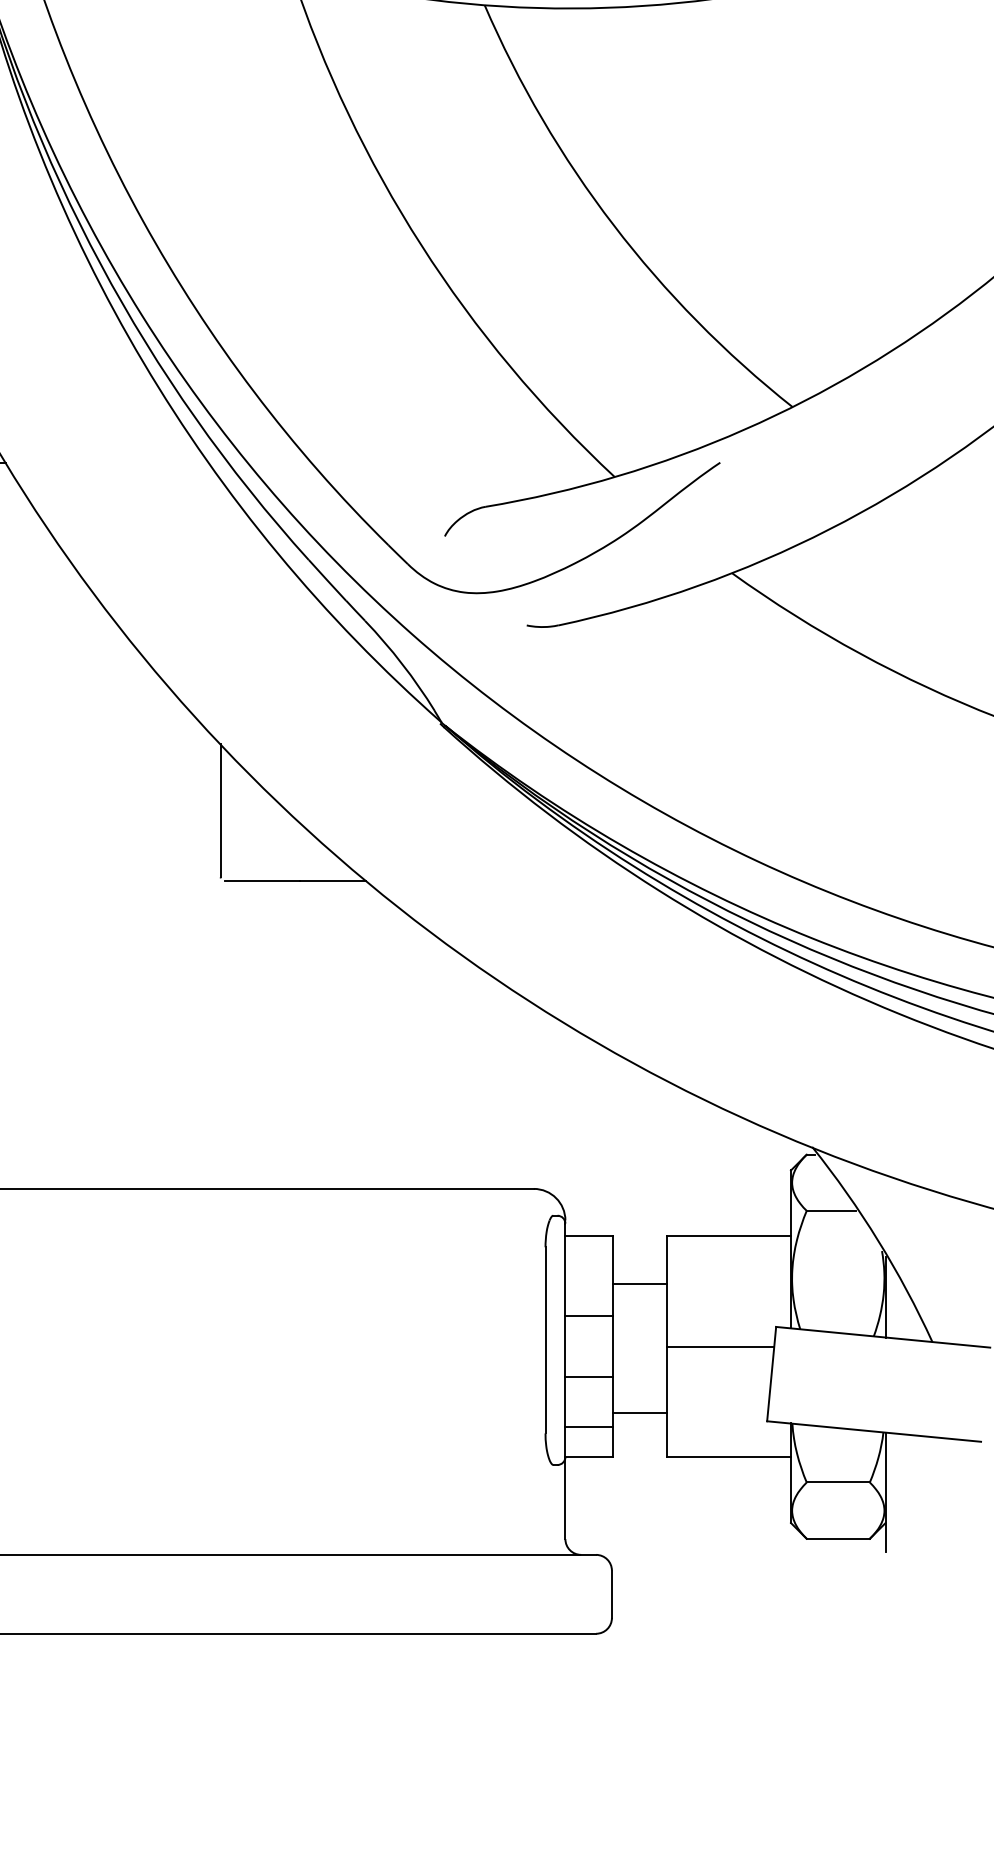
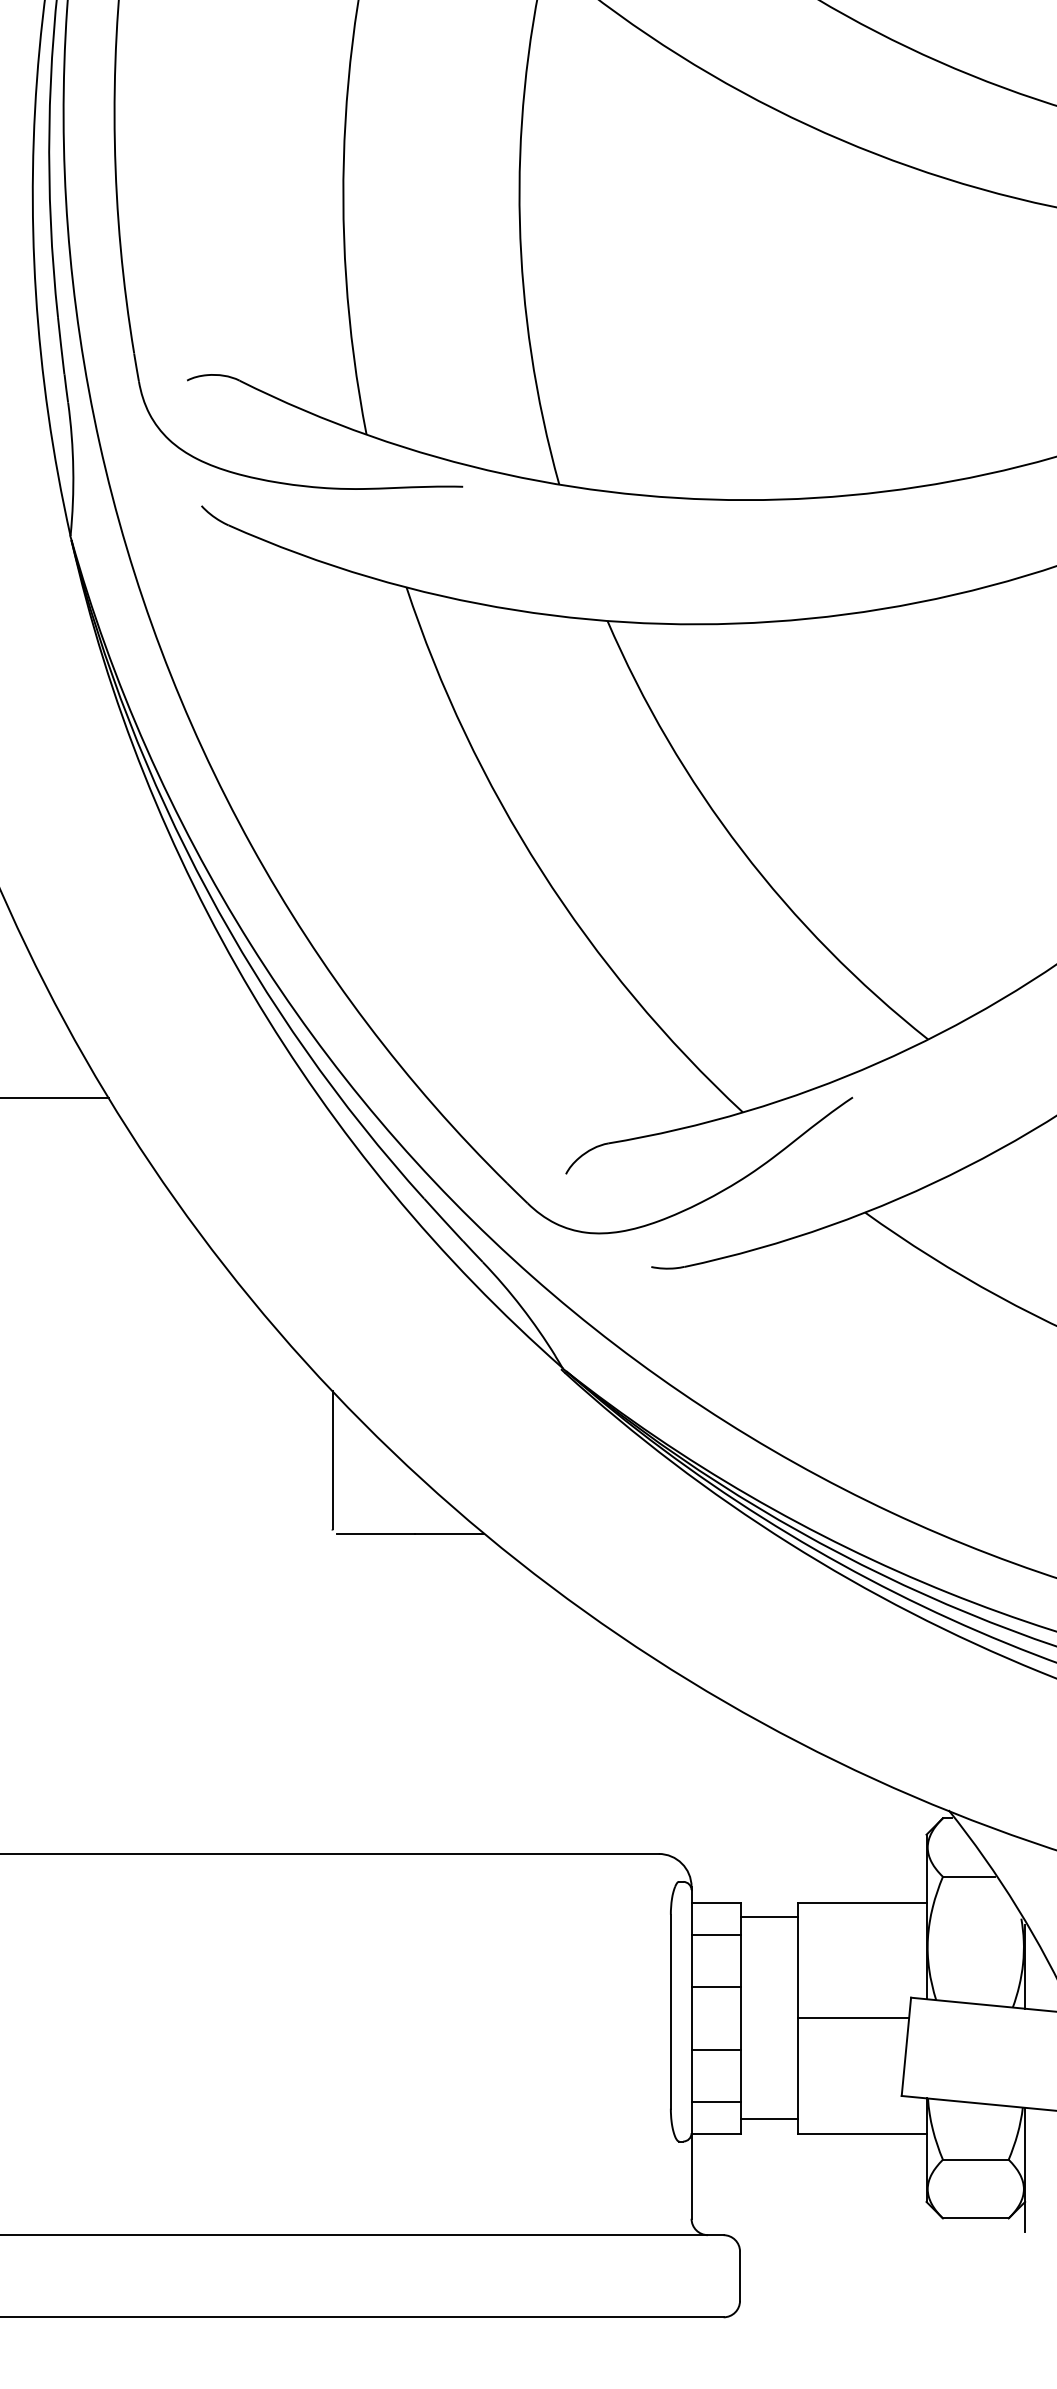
line: (588, 1266) -> (715, 1934), added
line: (639, 1284) -> (768, 1917), moved
line: (639, 1413) -> (768, 2119), moved

